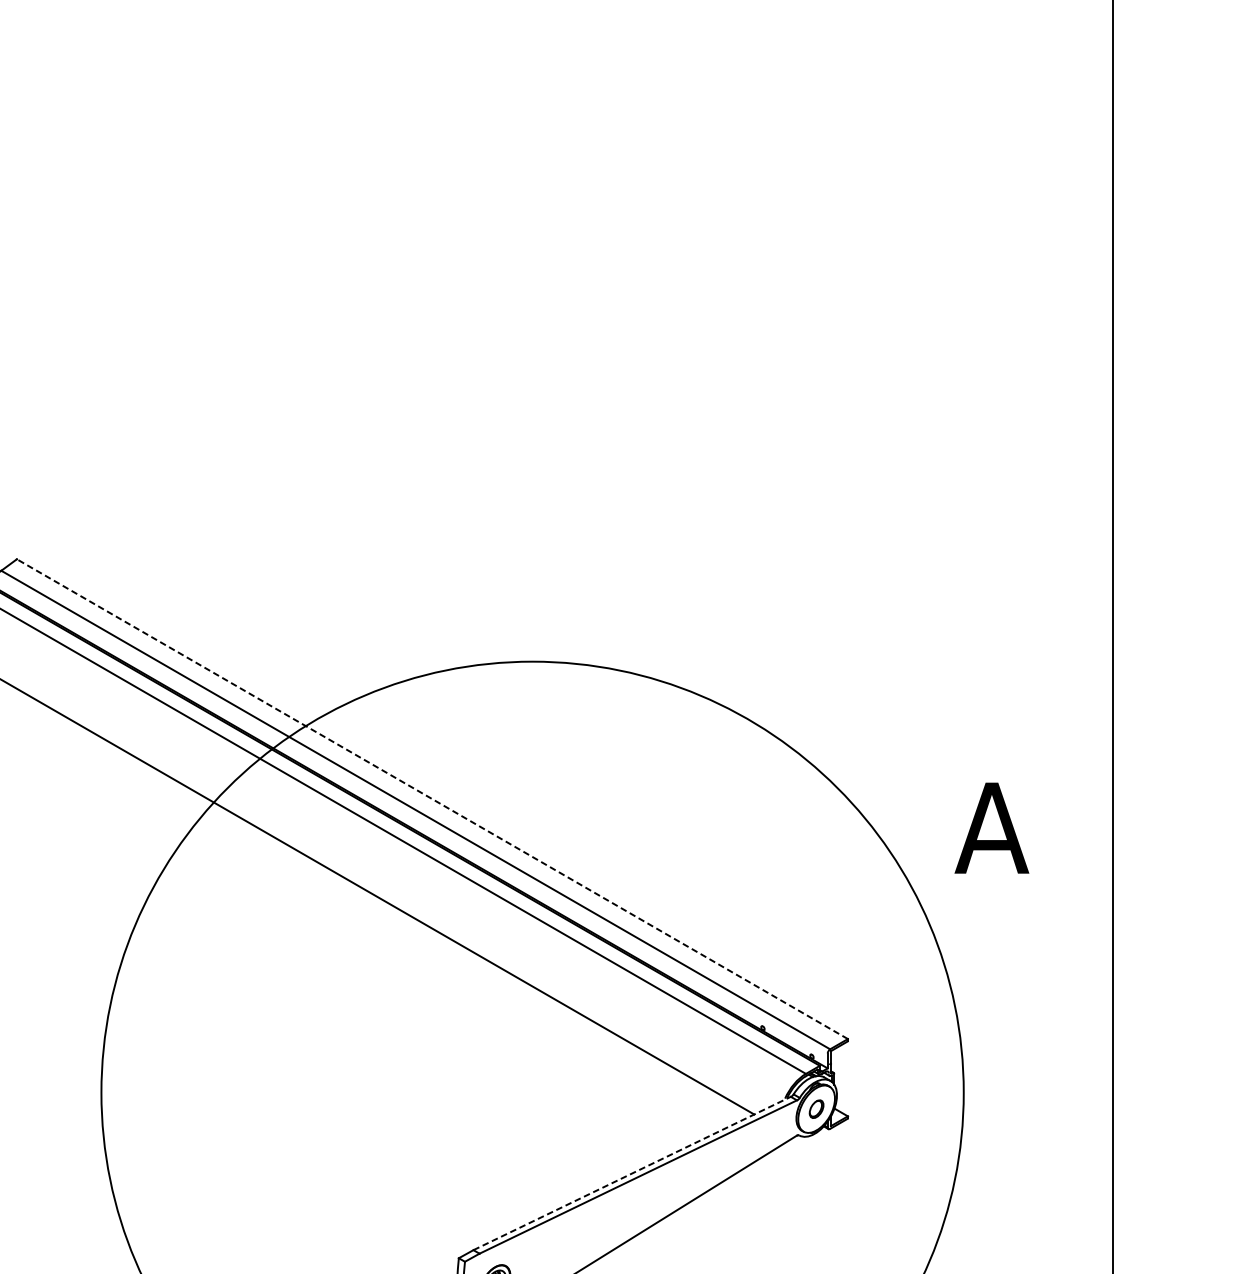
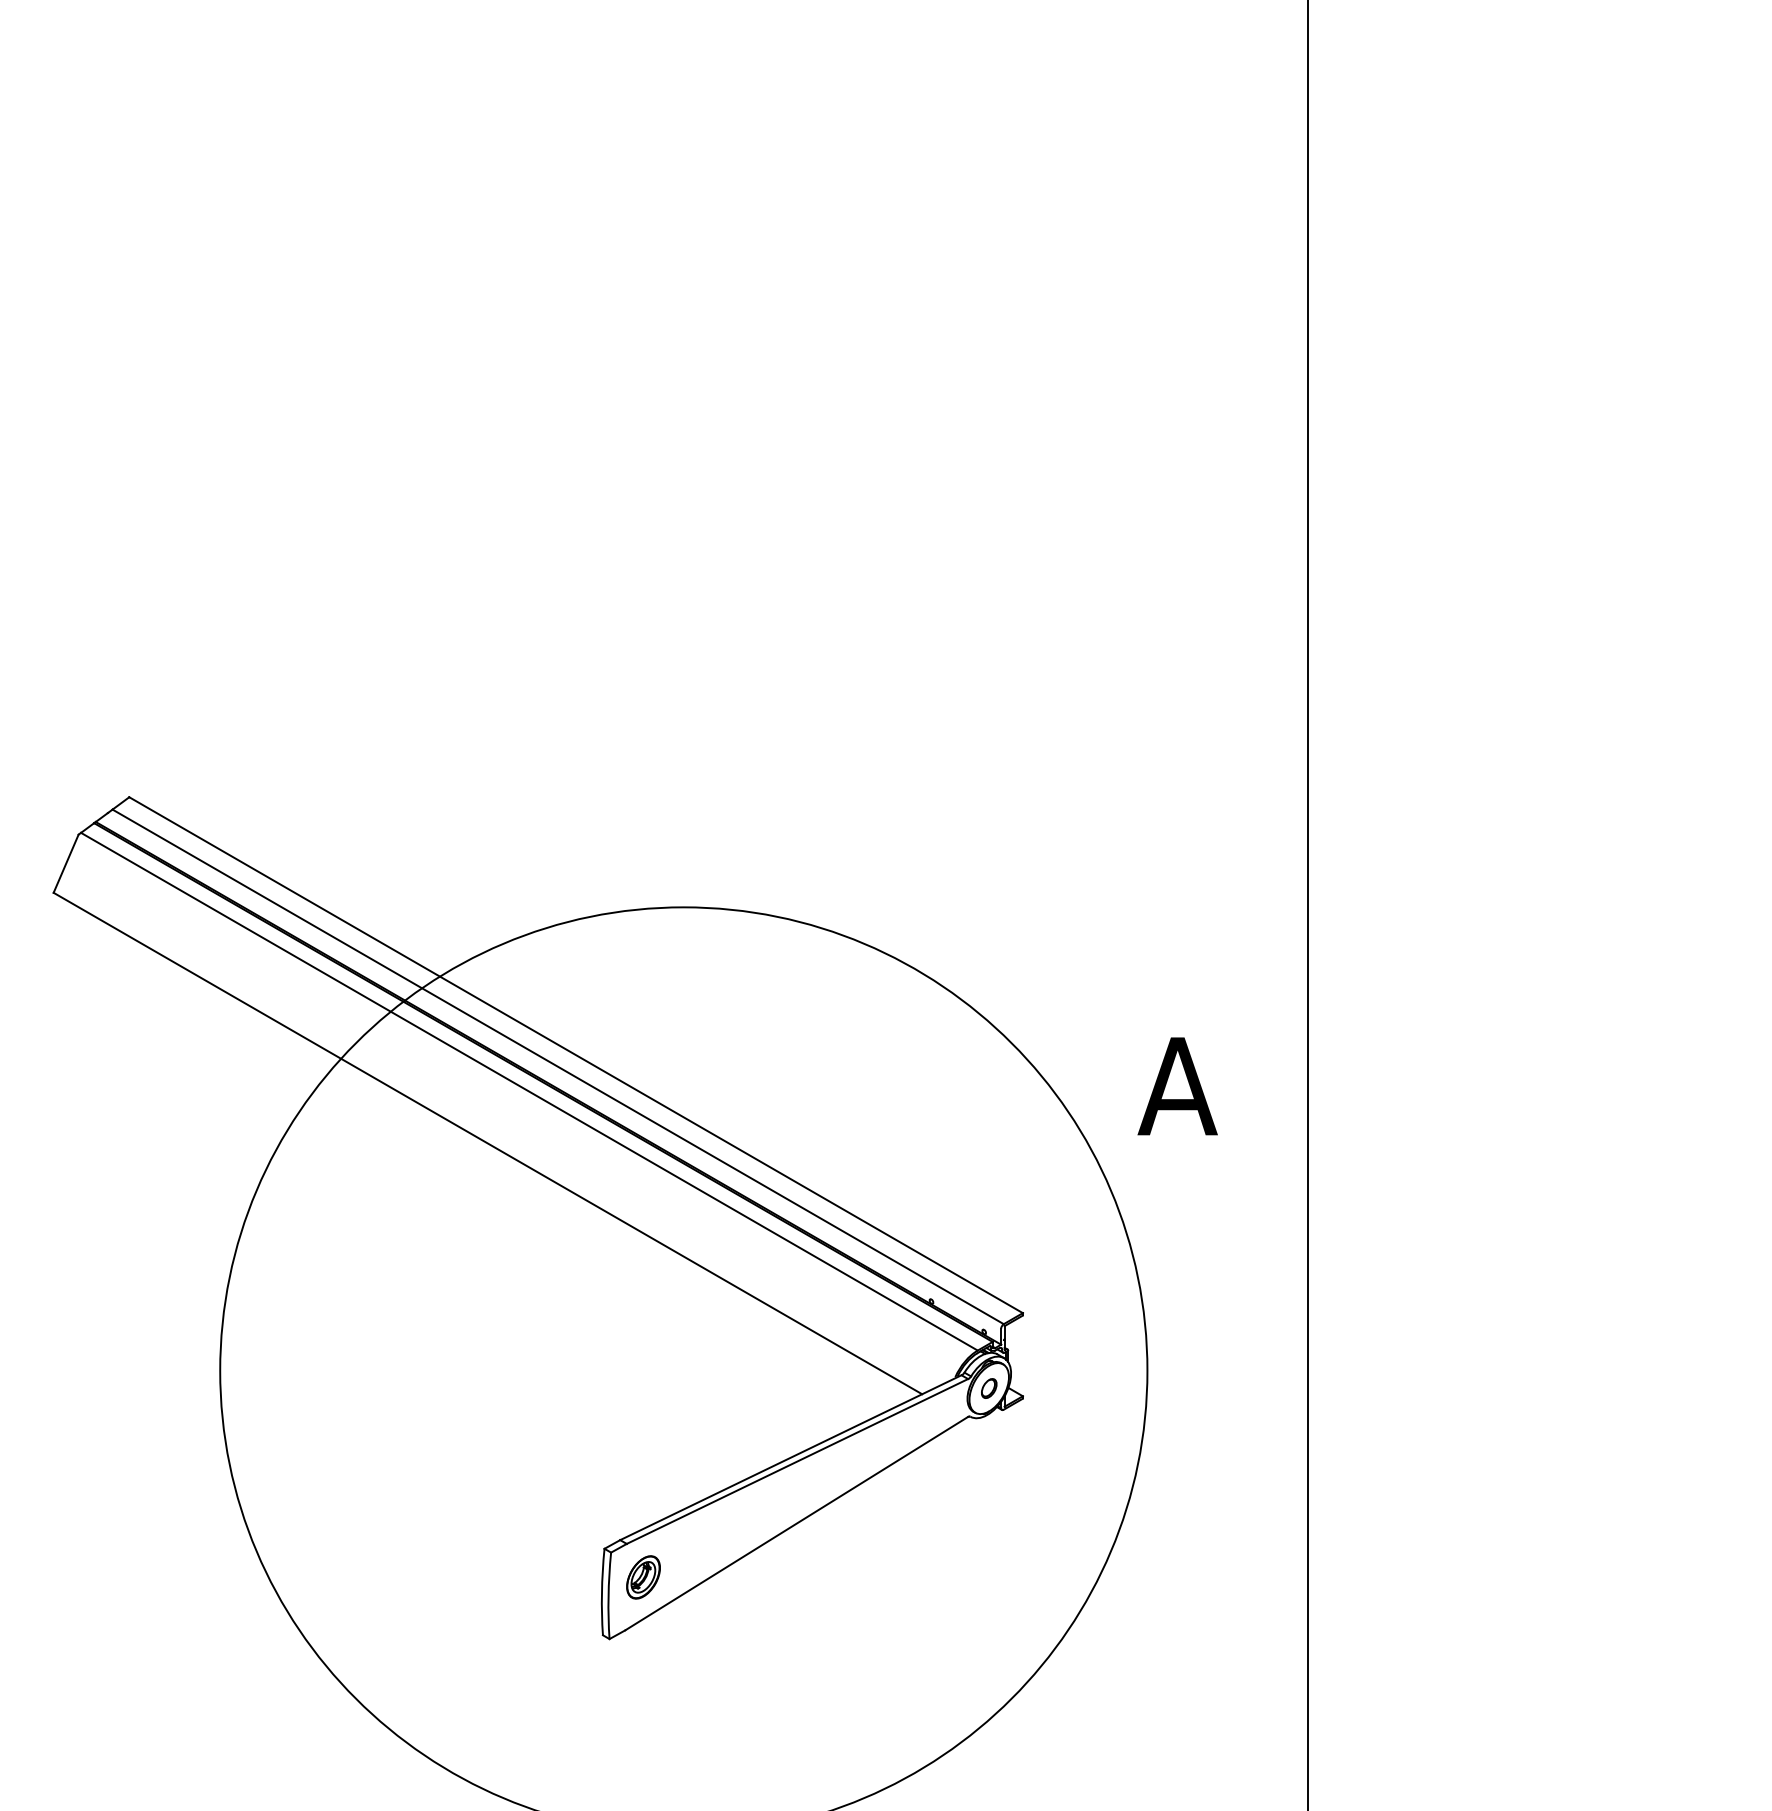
line: (432, 799) -> (576, 1055), dashed -> solid
line: (631, 1173) -> (790, 1457), dashed -> solid

